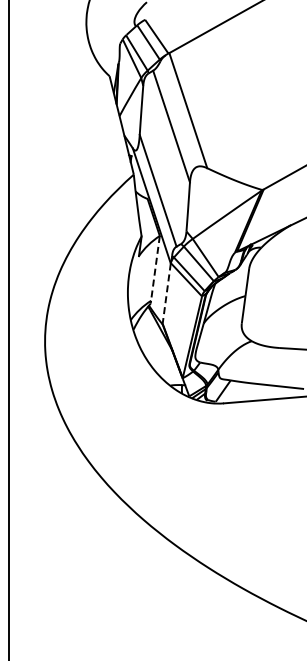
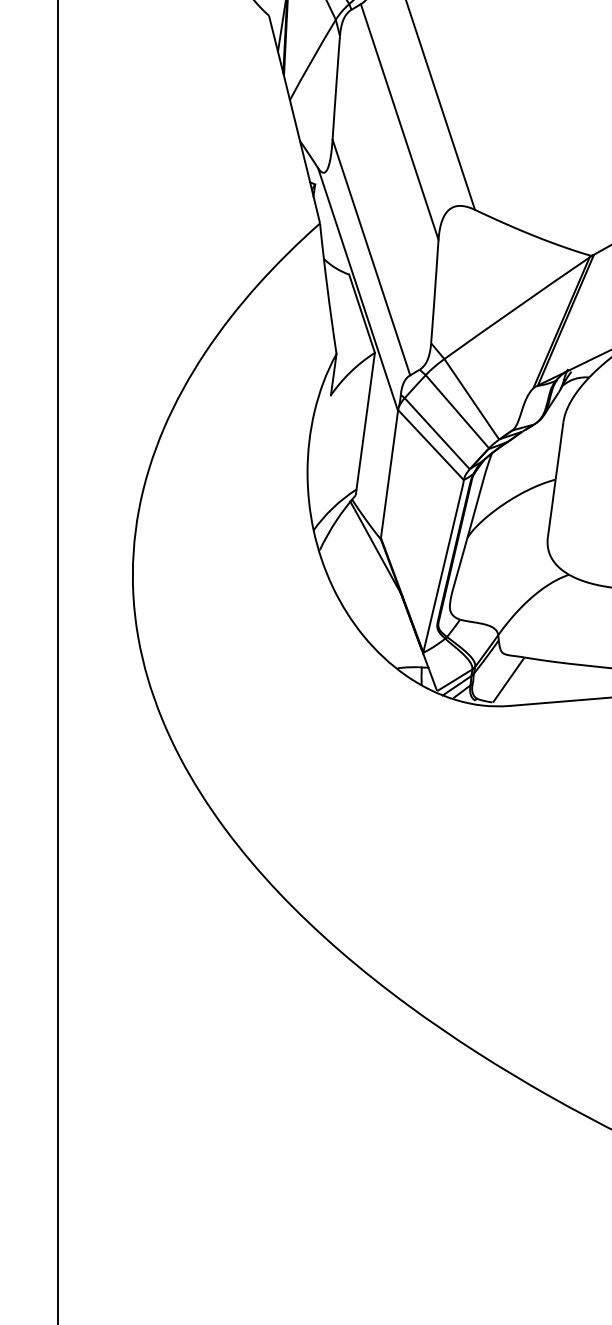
line: (155, 268) -> (365, 421), dashed -> solid
line: (166, 294) -> (389, 476), dashed -> solid

